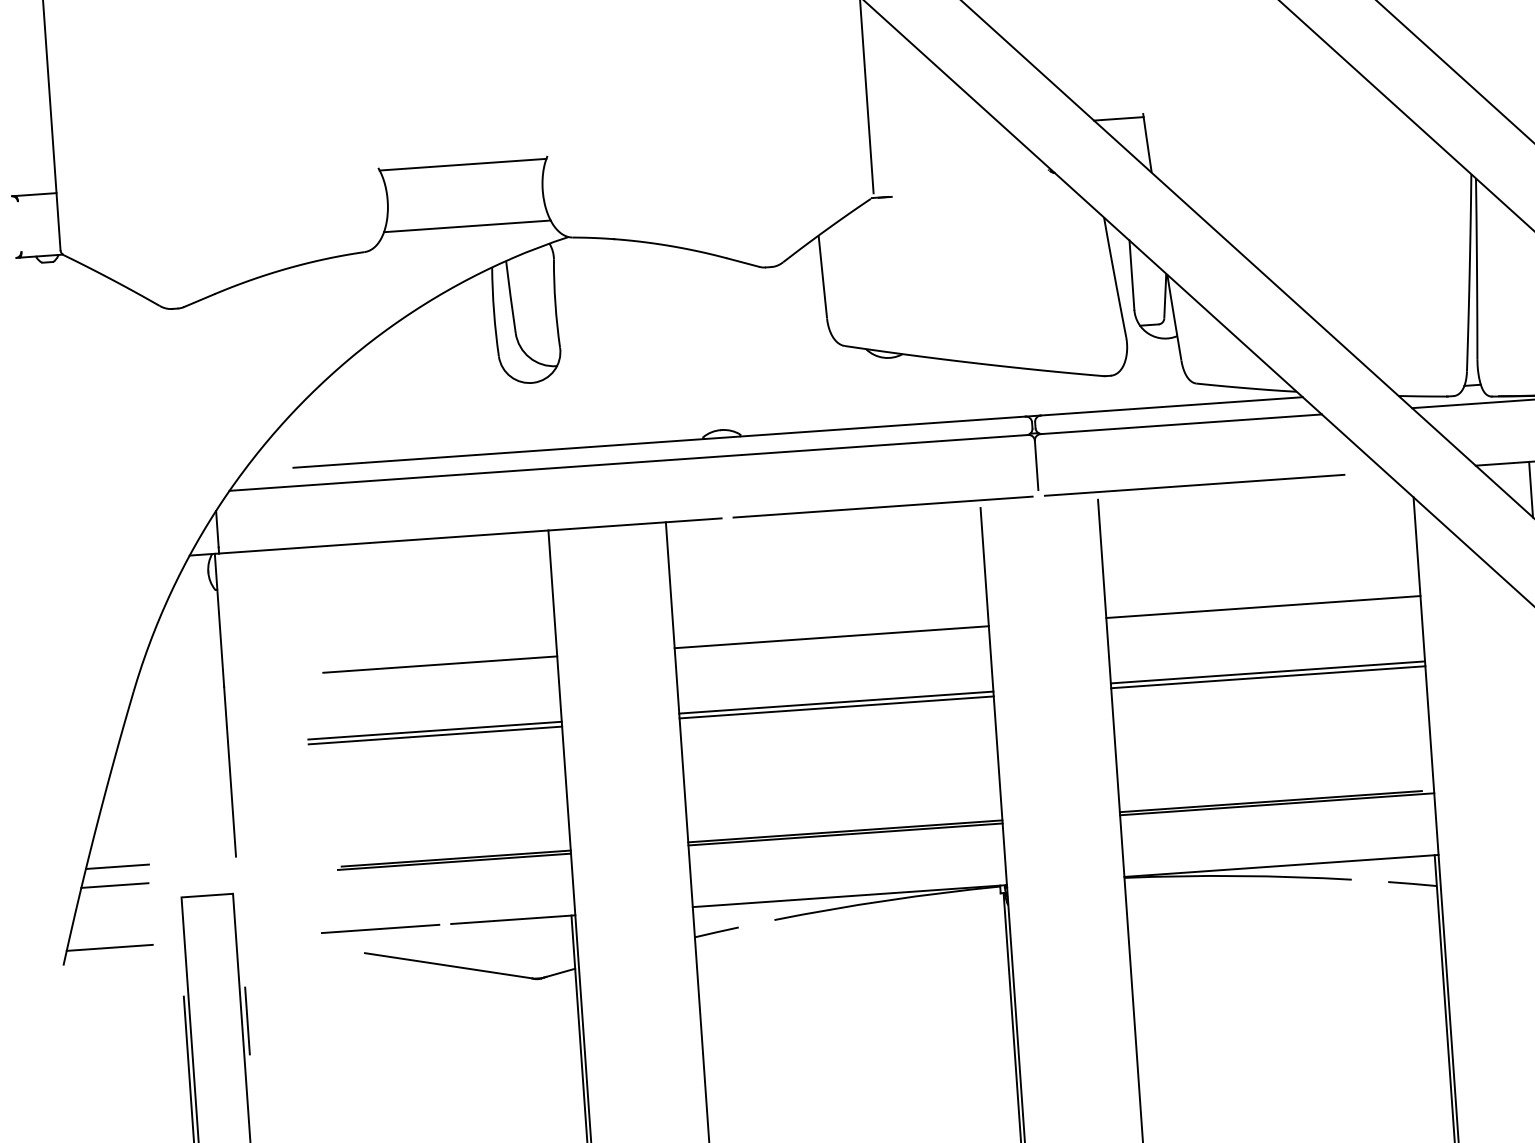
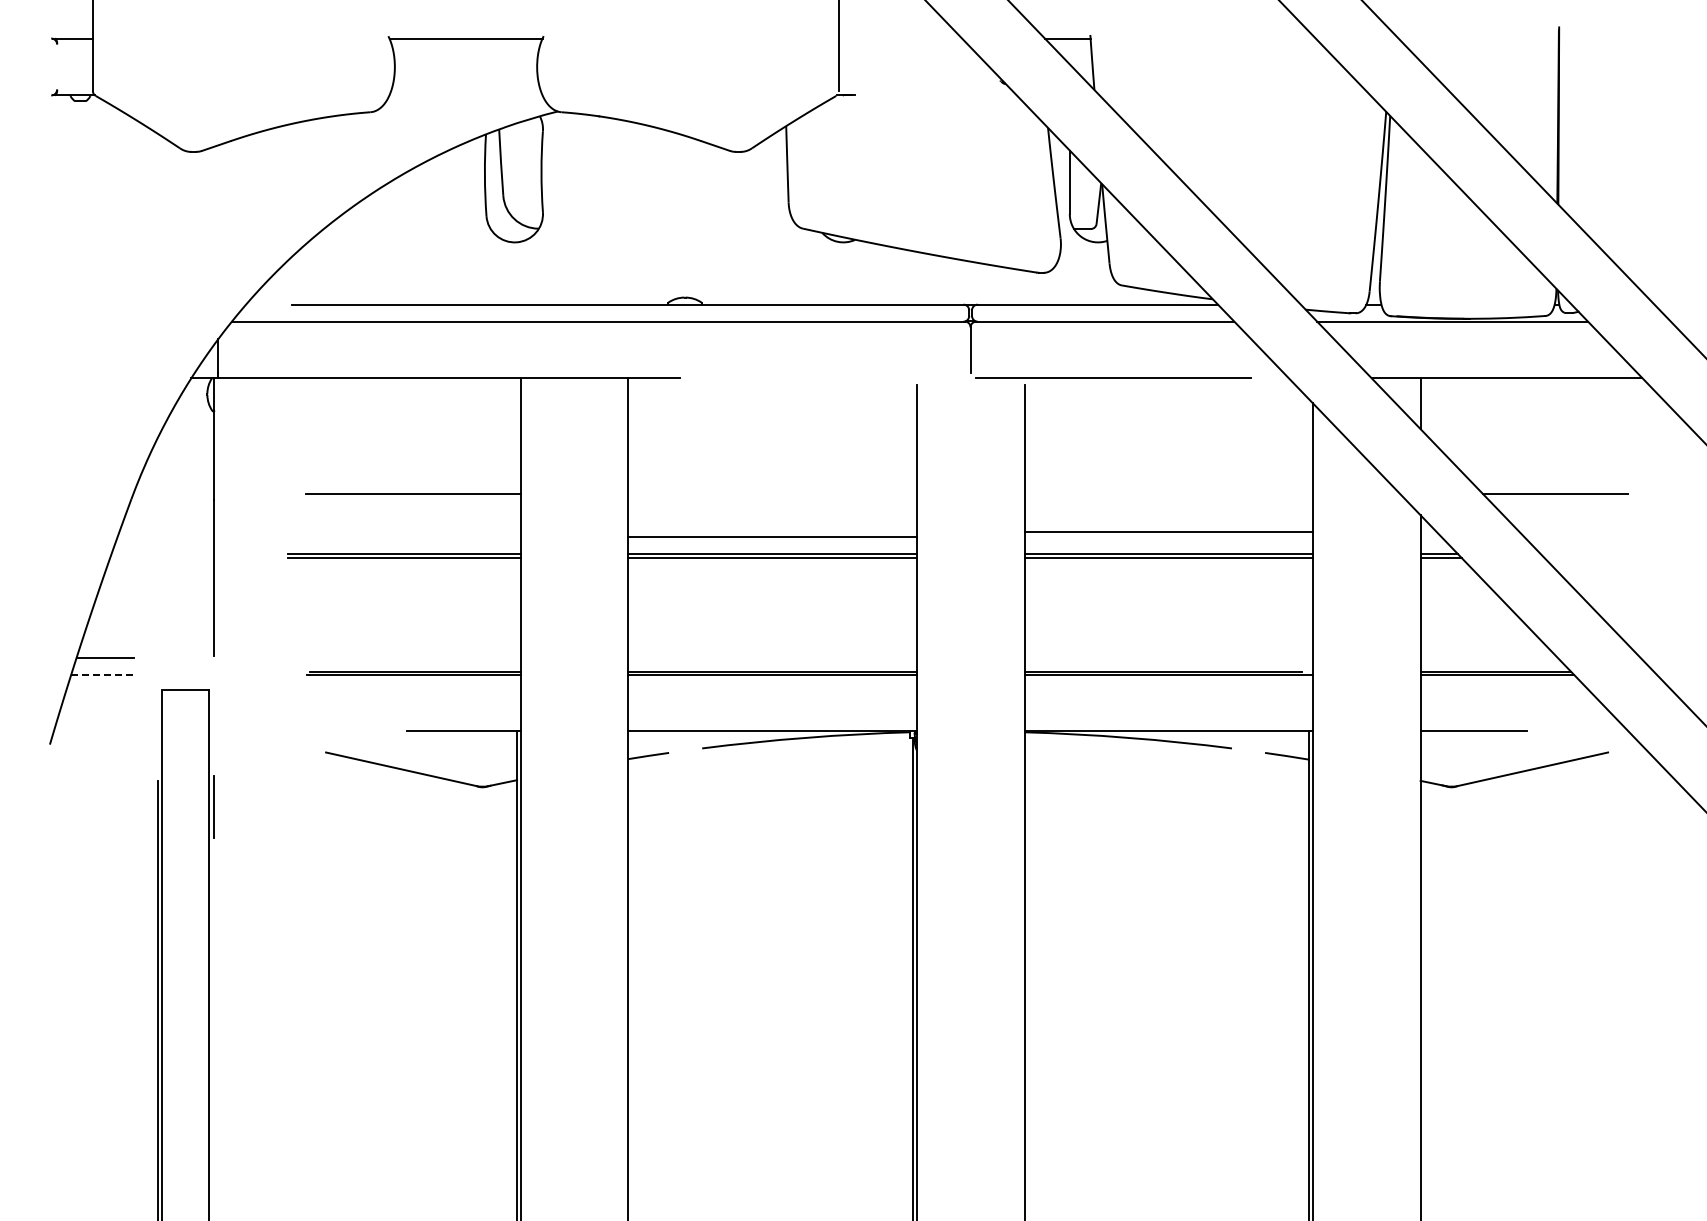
line: (466, 226) -> (465, 95), removed
line: (882, 507) -> (827, 378), removed
line: (1263, 606) -> (1168, 531), moved
line: (831, 636) -> (772, 536), moved
line: (115, 885) -> (102, 674), solid -> dashed
line: (380, 927) -> (341, 730), removed
line: (108, 948) -> (92, 731), removed

